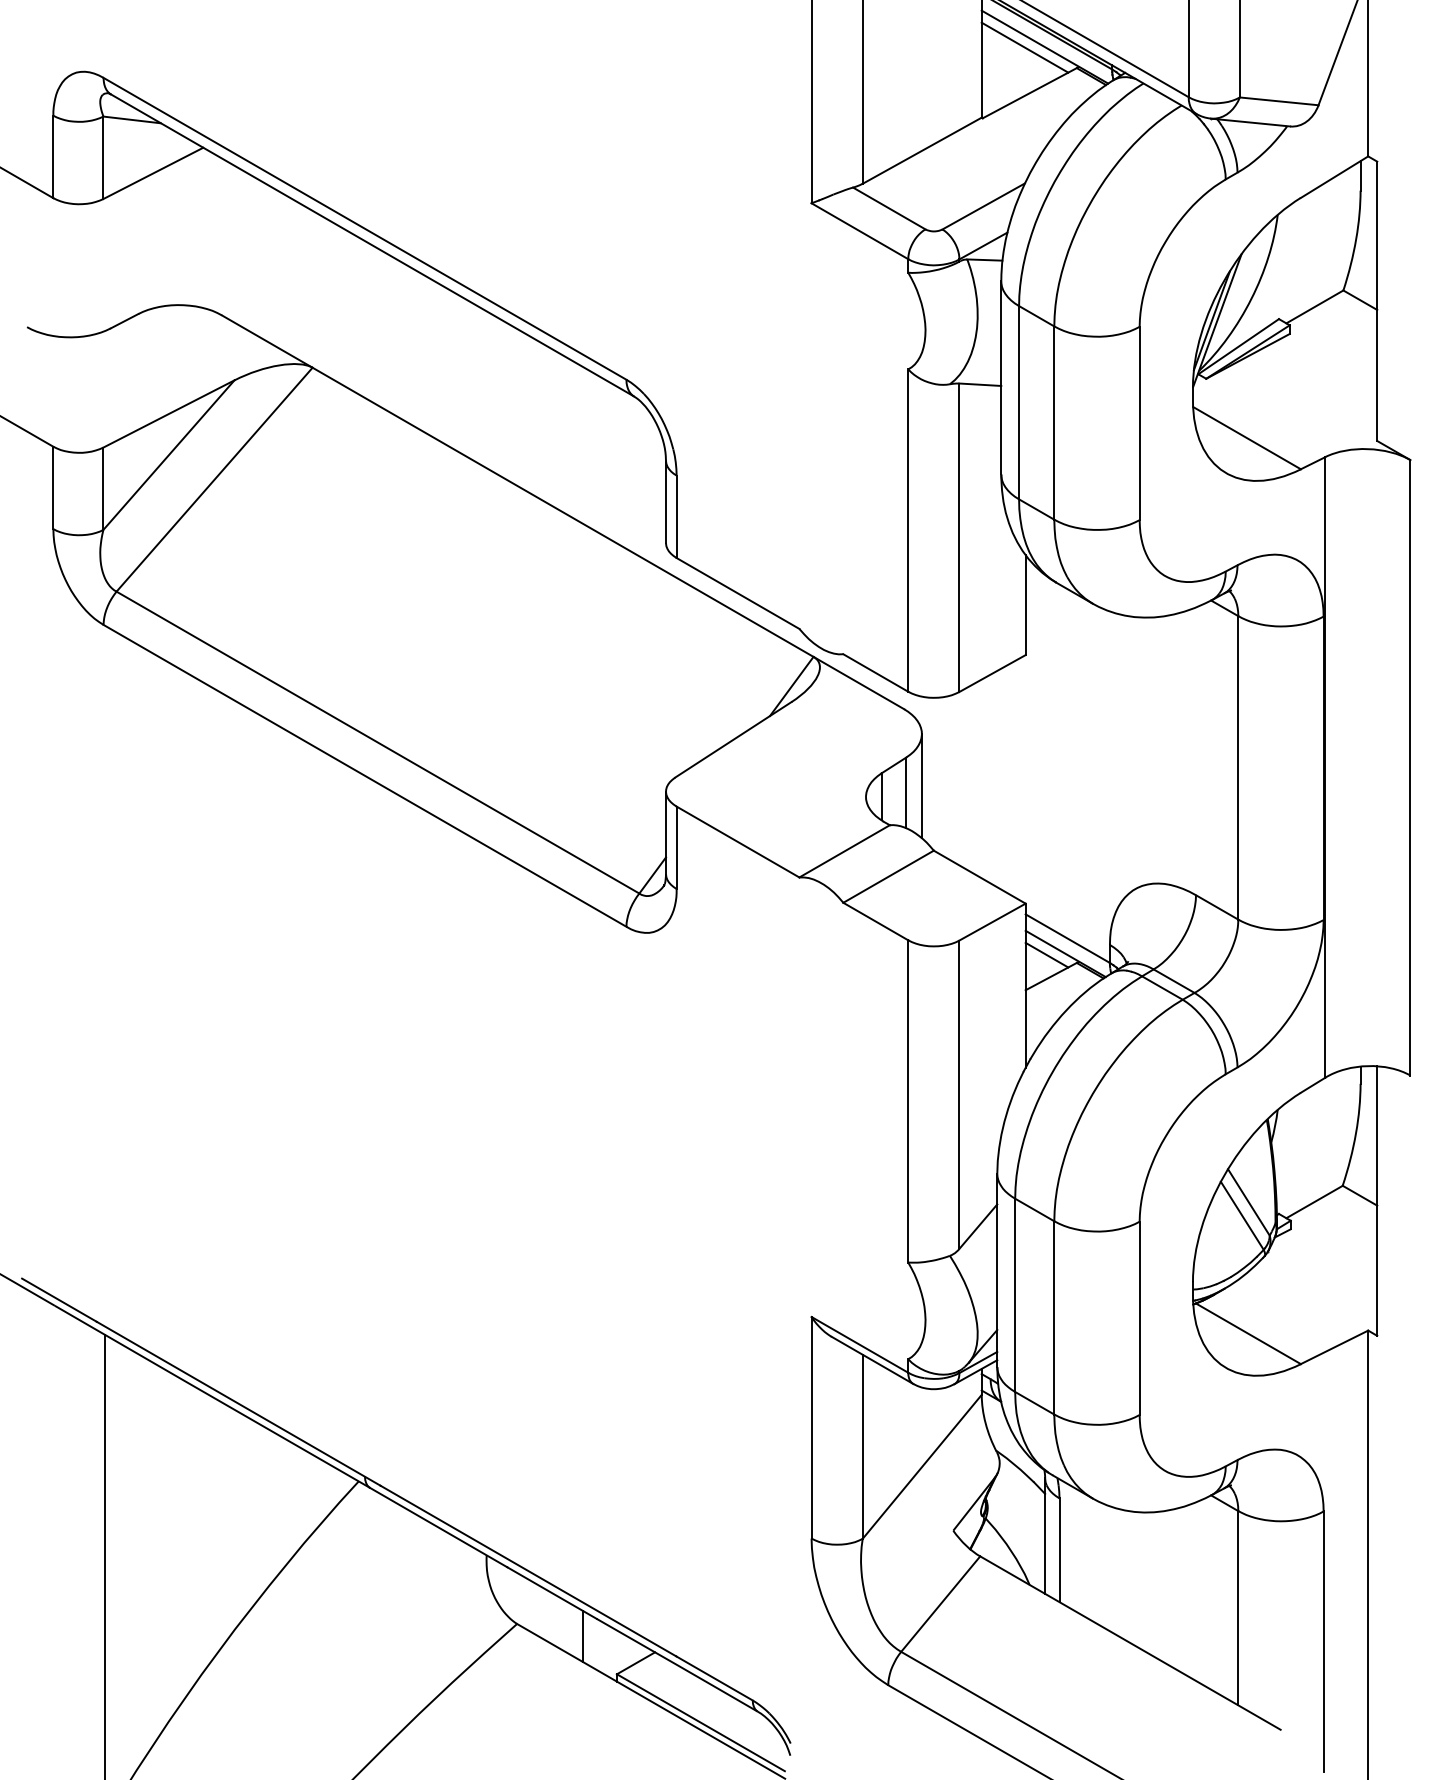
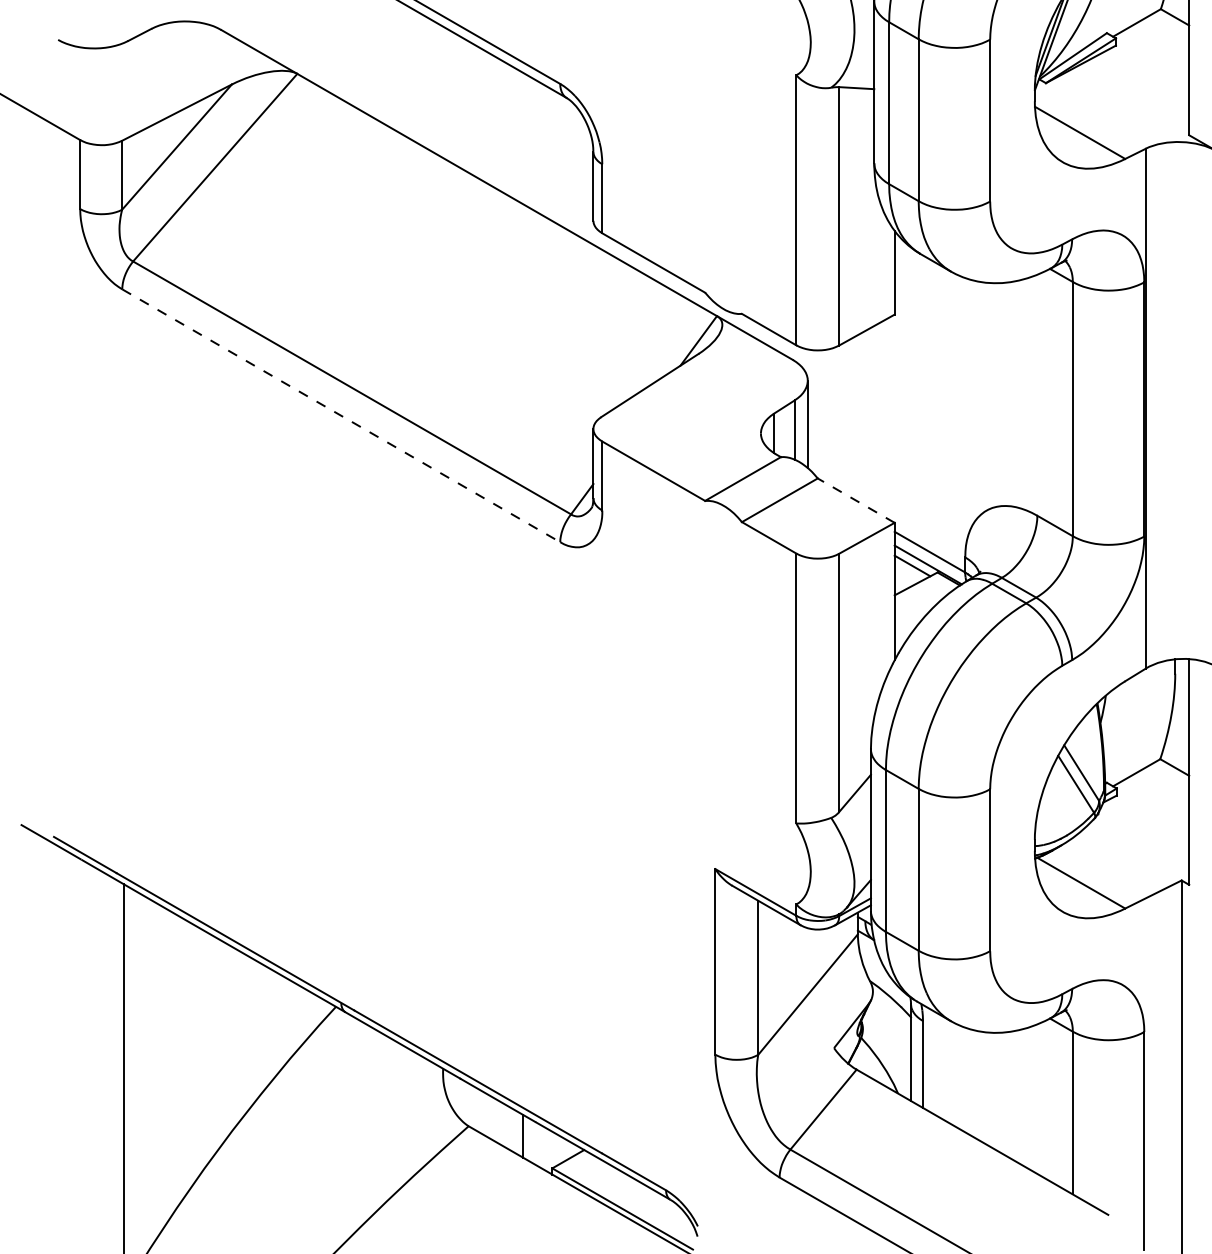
line: (365, 775) -> (341, 415), solid -> dashed
line: (979, 876) -> (856, 500), solid -> dashed

